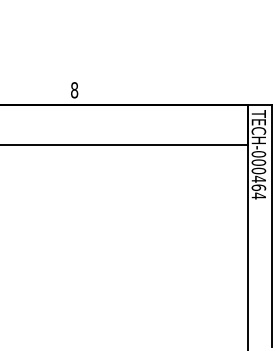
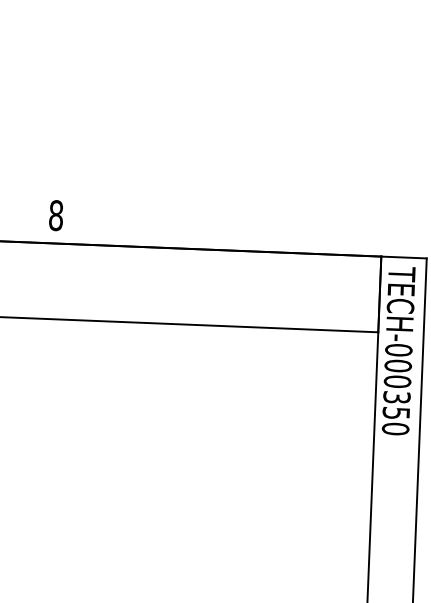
text: (258, 187) -> (395, 412), TECH-000464 -> TECH-000350

